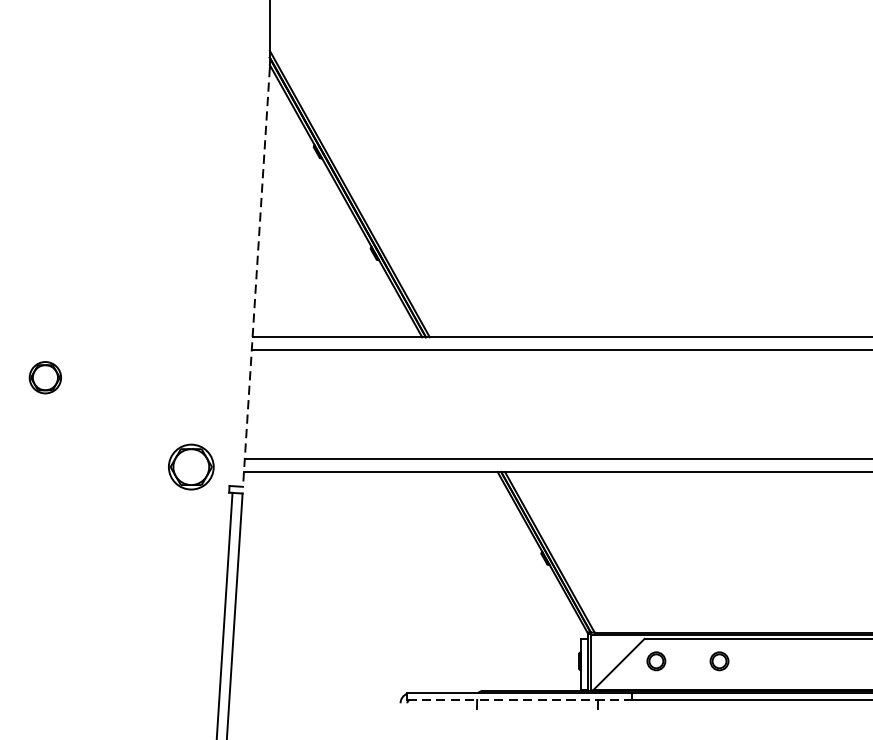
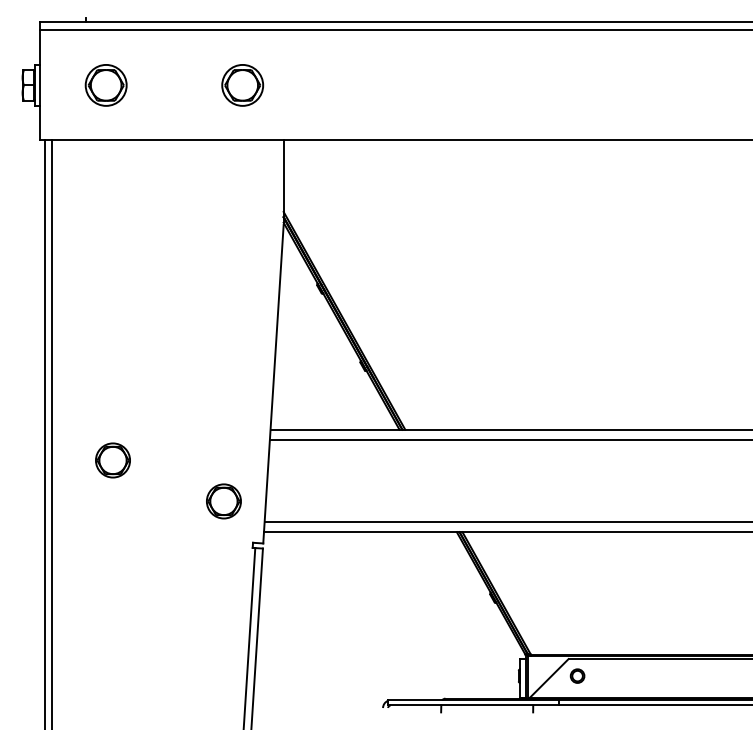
line: (256, 277) -> (273, 384), dashed -> solid
part: (44, 377) -> (112, 460), size x1.43
part: (190, 467) -> (223, 501), moved
part: (719, 660) -> (625, 675), removed
line: (520, 699) -> (474, 705), dashed -> solid

